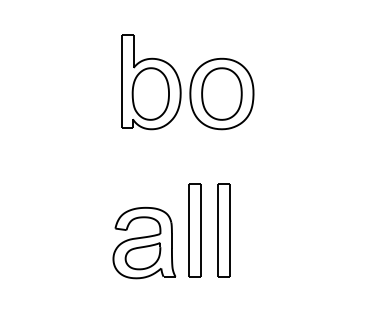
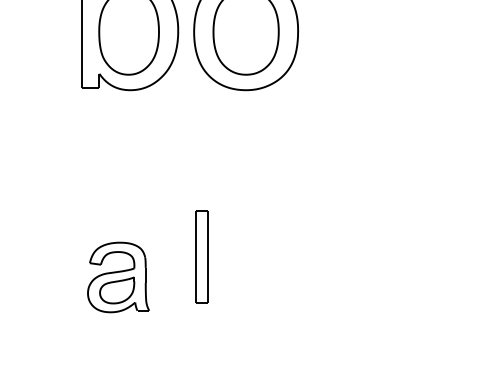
part: (194, 230) -> (200, 256), size x0.6
part: (223, 230) -> (248, 256), removed
part: (144, 242) -> (118, 276), size x0.6

